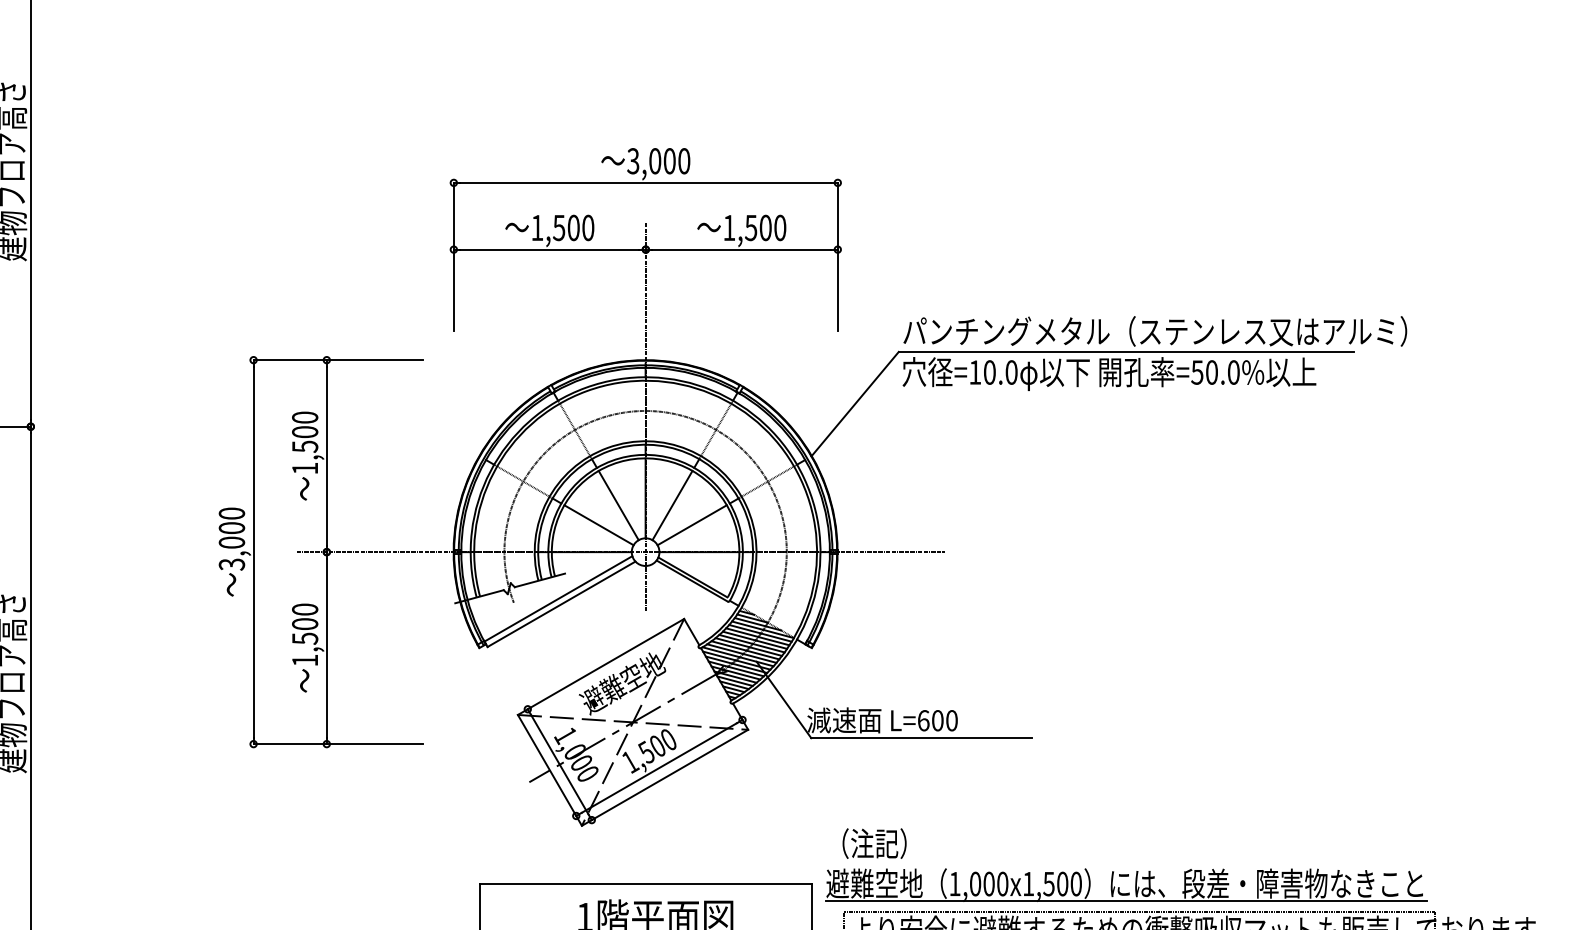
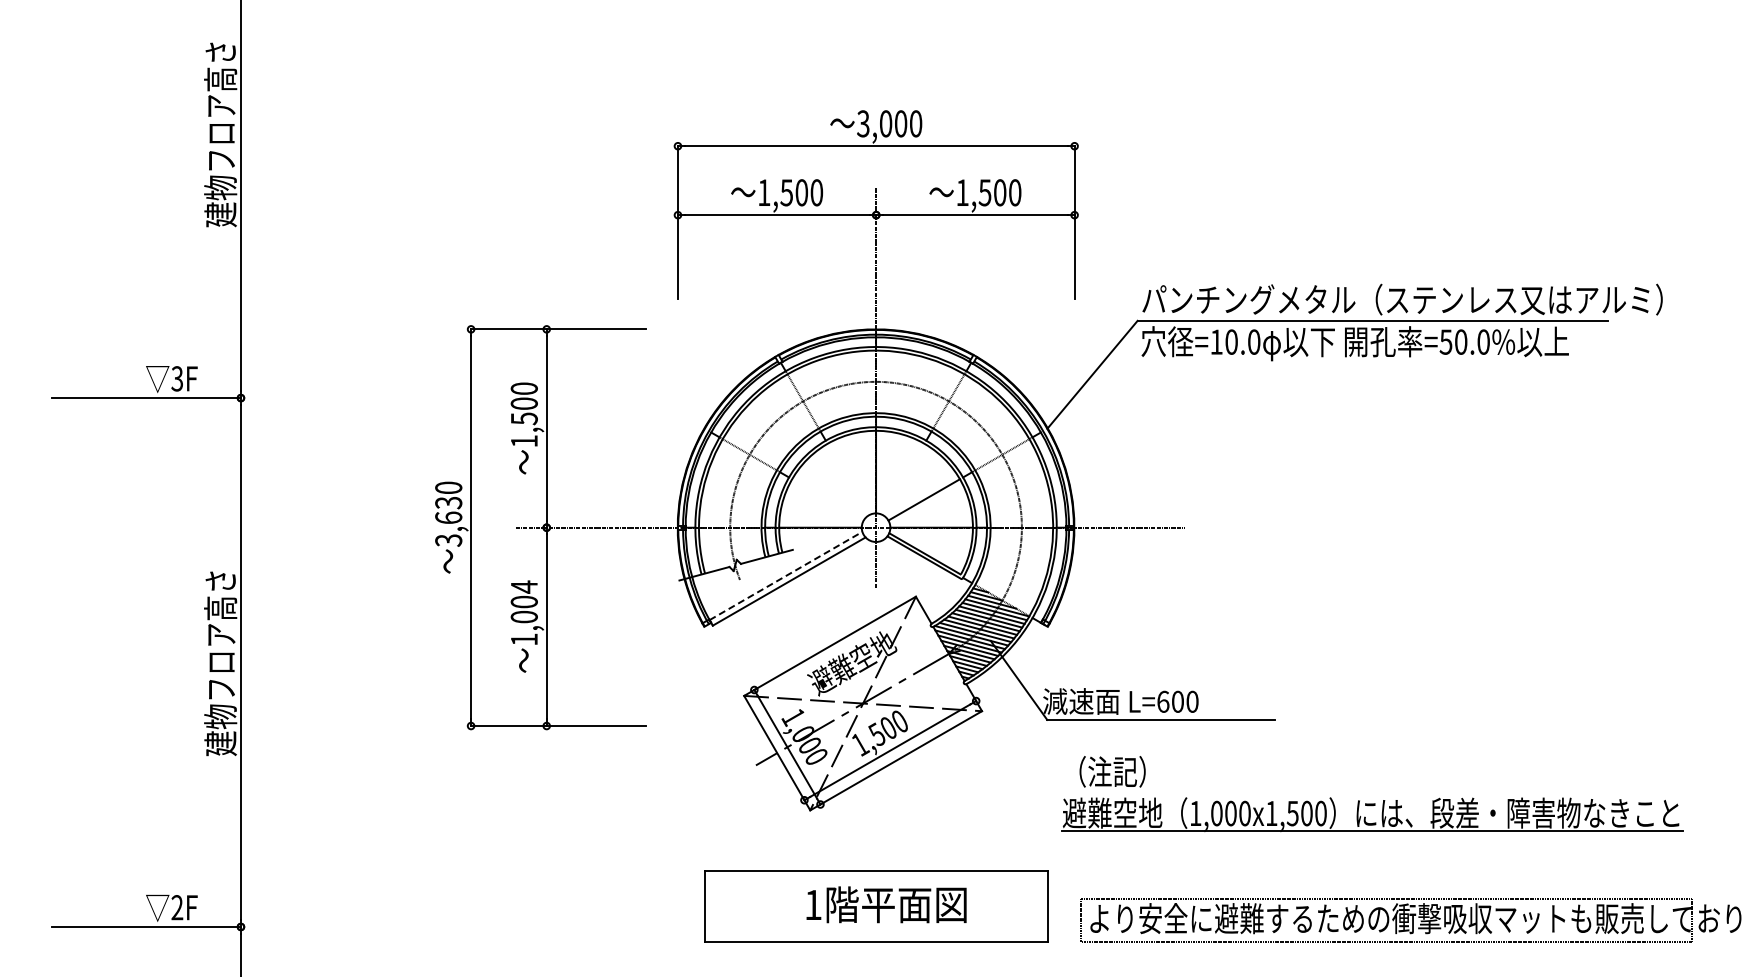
line: (617, 505) -> (847, 479), removed
line: (672, 505) -> (903, 479), removed
line: (598, 524) -> (827, 499), removed
text: (231, 534) -> (448, 509), 3,000 -> 3,630
line: (558, 598) -> (786, 575), solid -> dashed
text: (304, 623) -> (523, 601), 1,500 -> 1,004
part: (1126, 874) -> (1372, 803), moved

